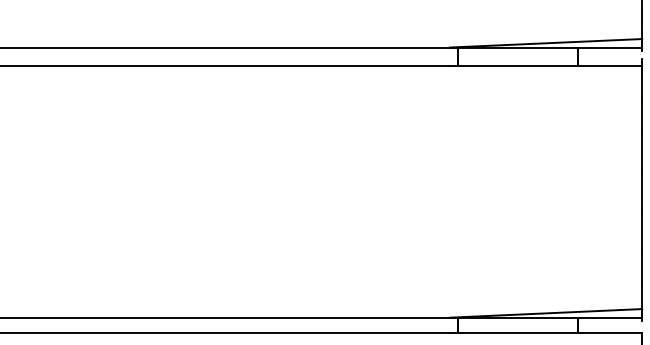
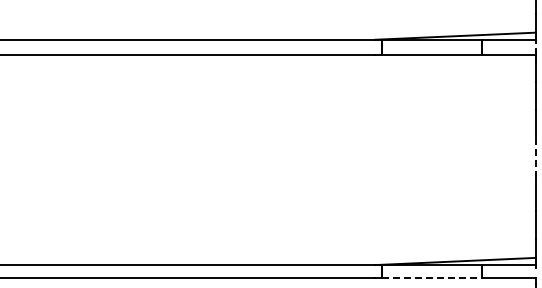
line: (642, 191) -> (535, 159), solid -> dashed
line: (518, 332) -> (432, 277), solid -> dashed

